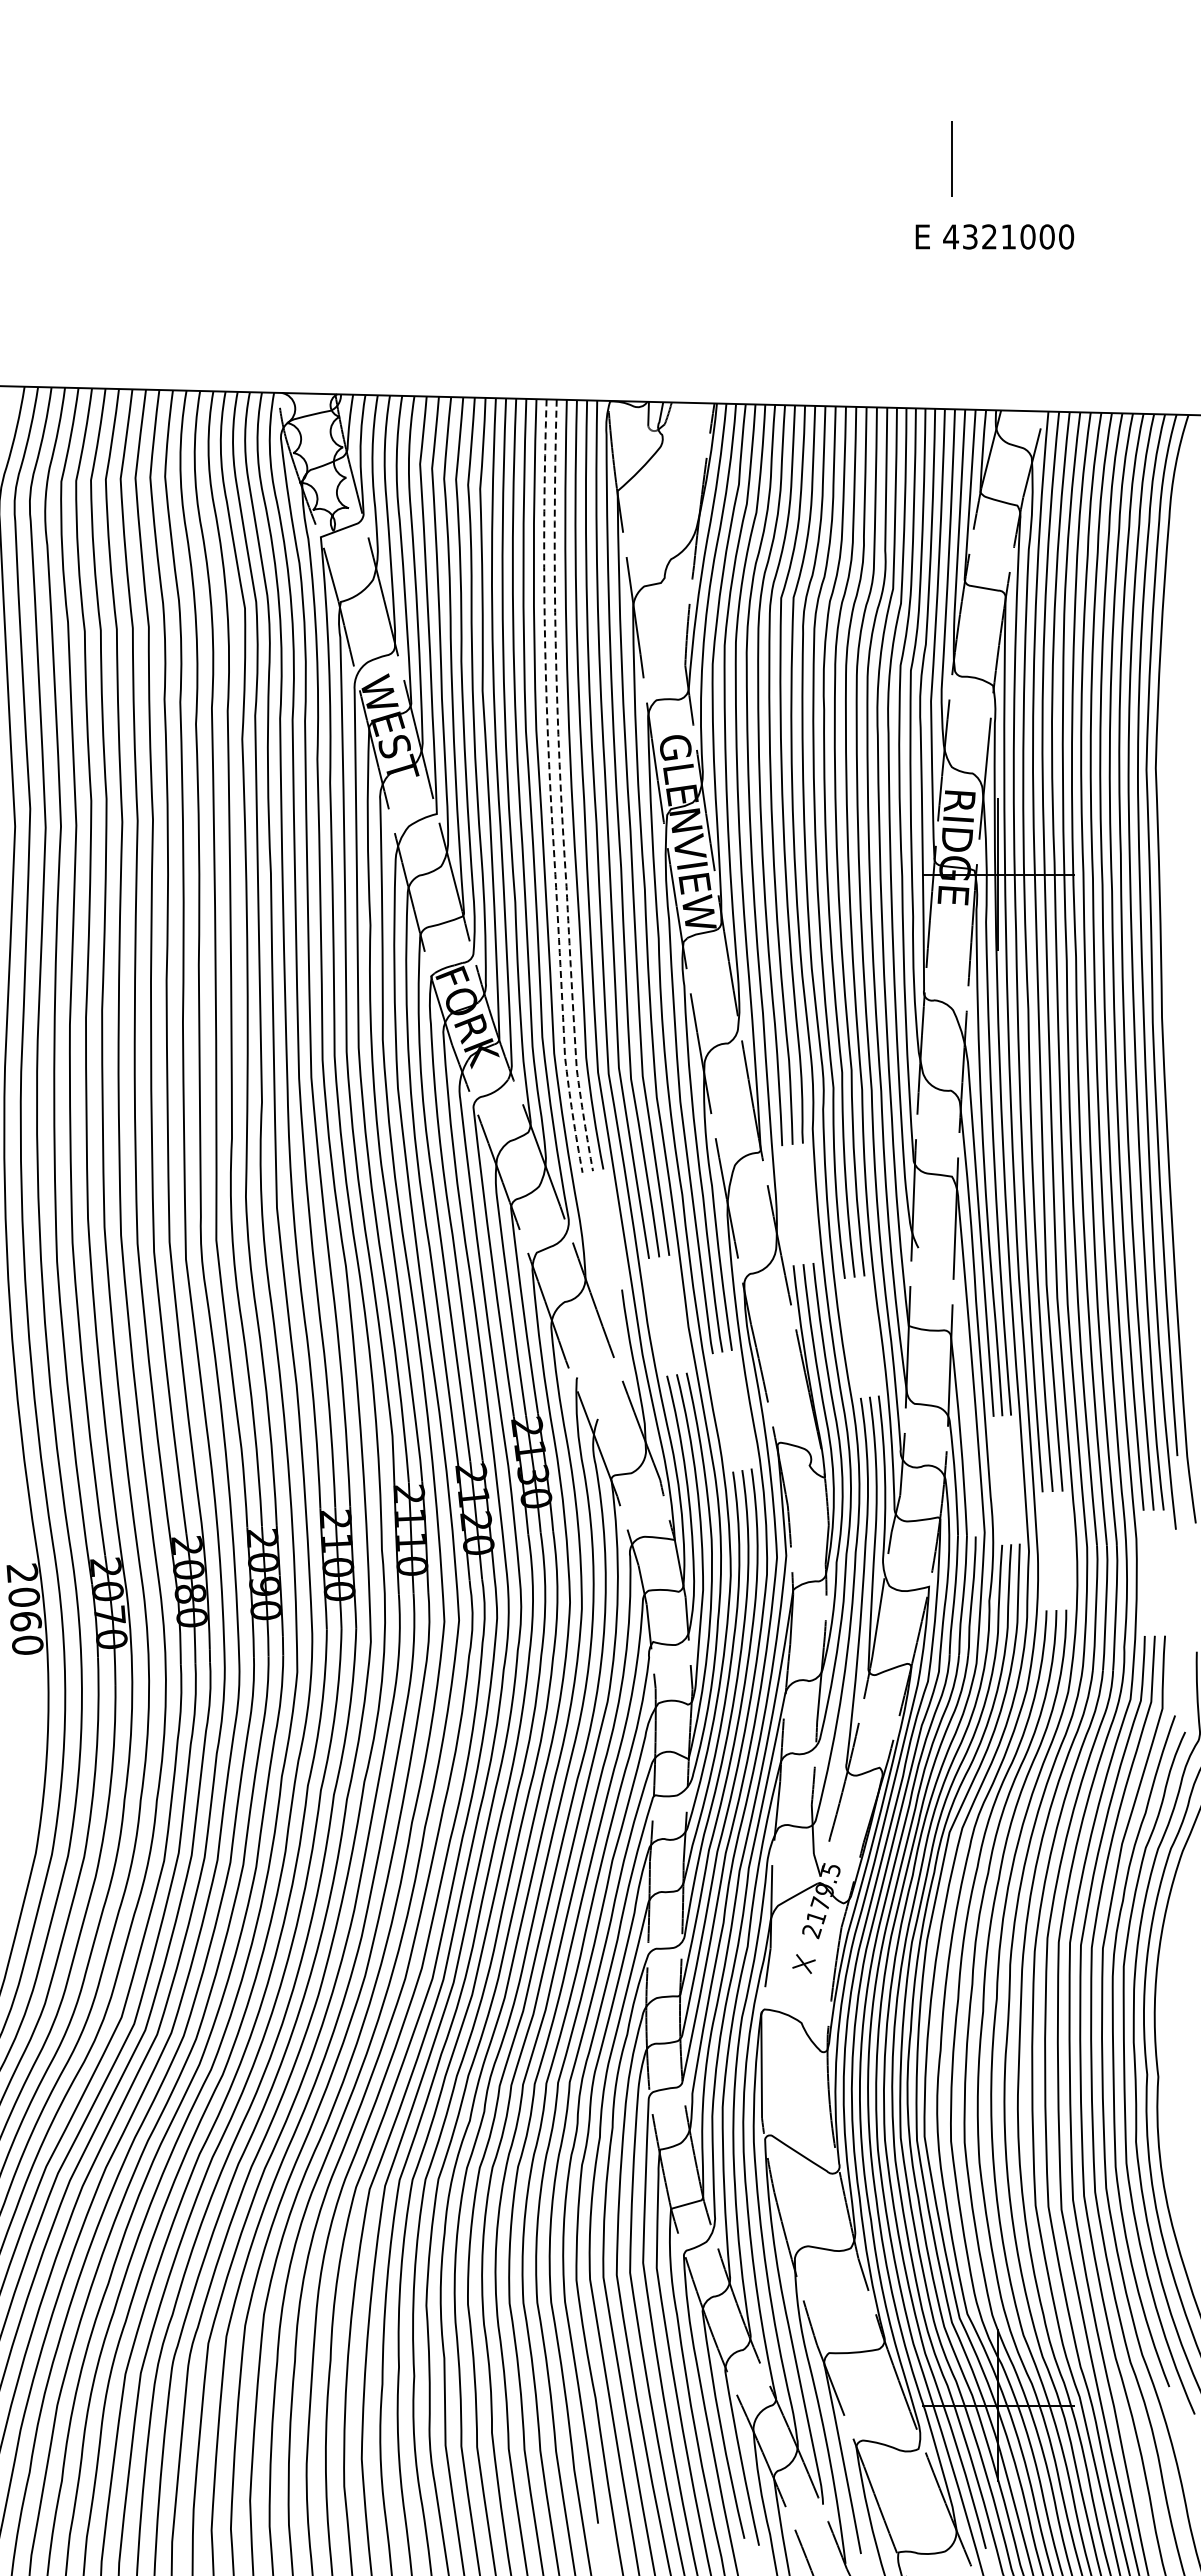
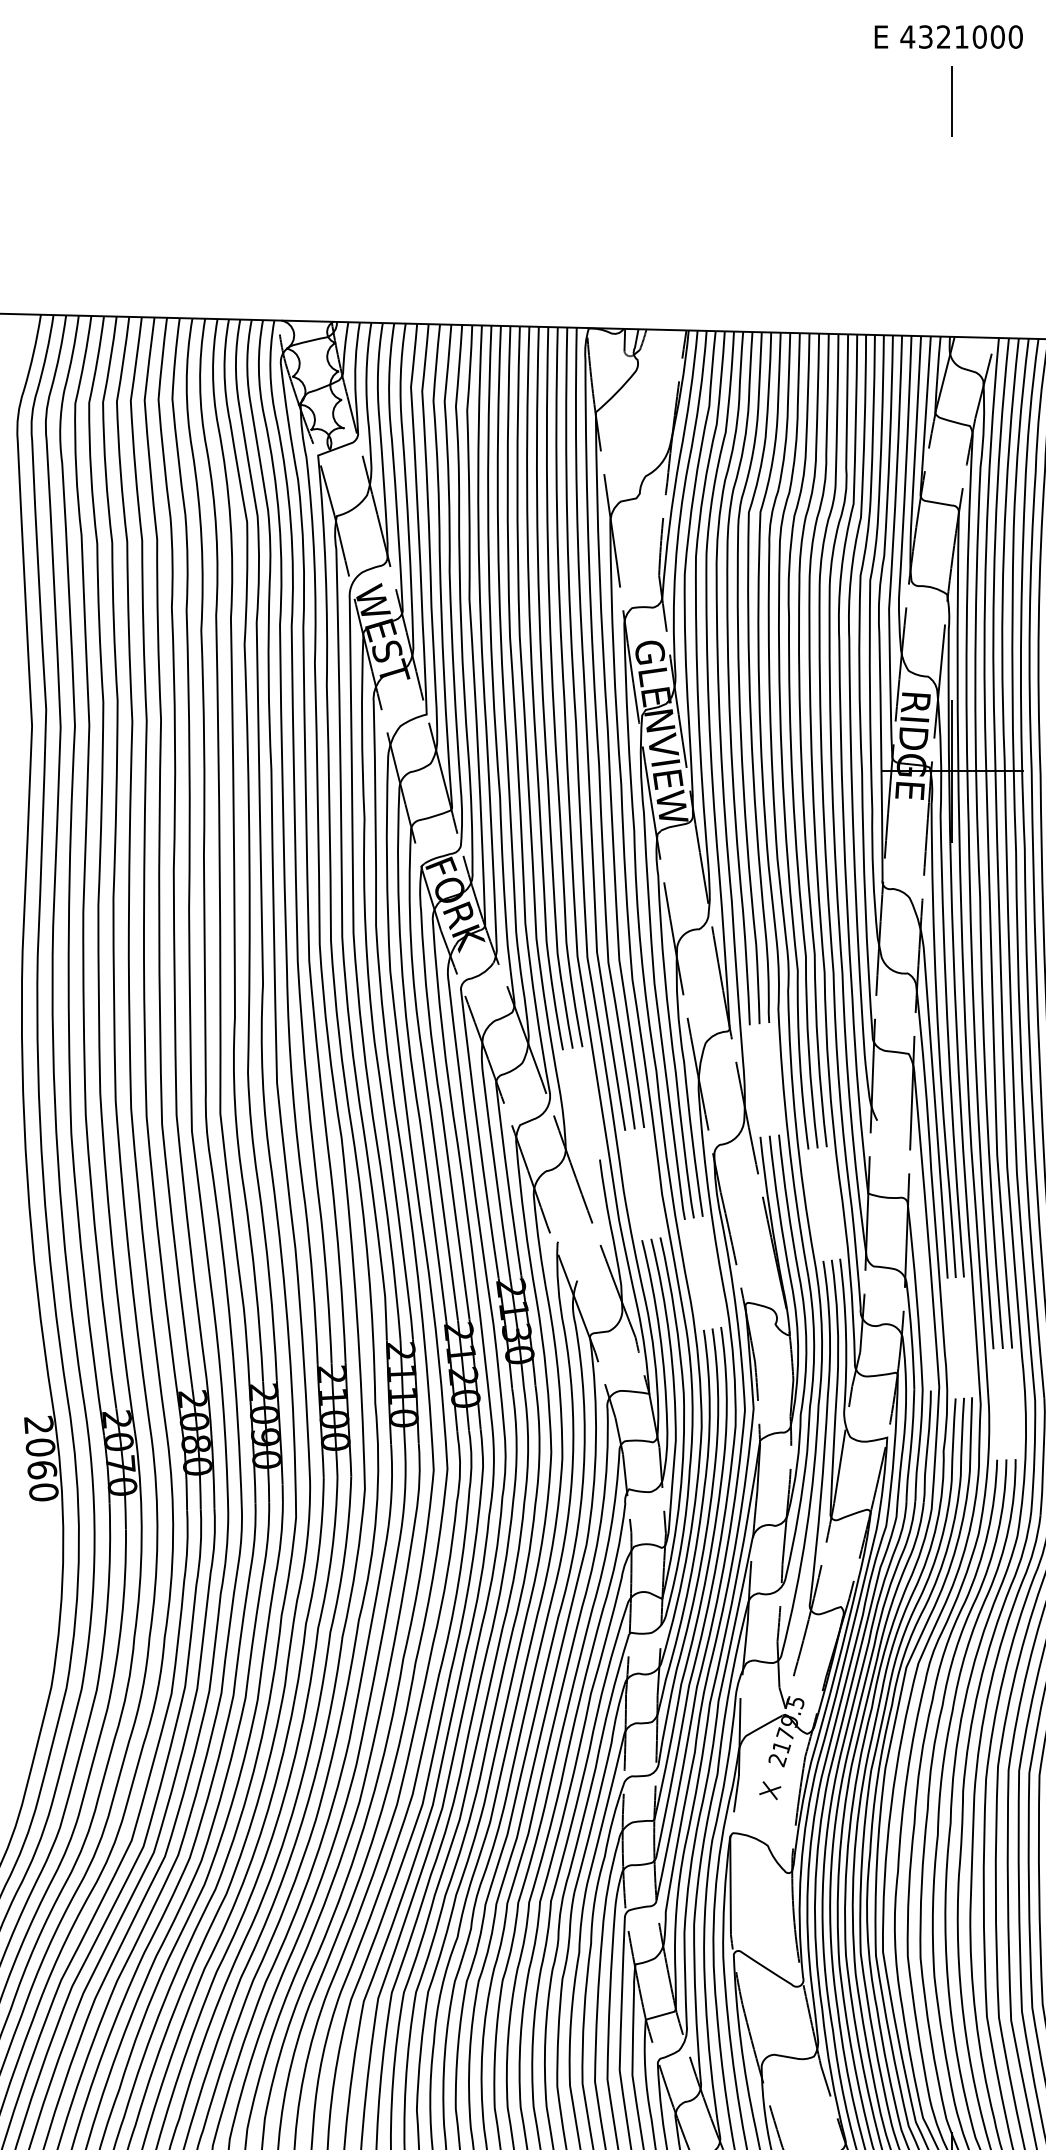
line: (951, 158) -> (951, 101), moved
text: (994, 236) -> (948, 36), moved
line: (560, 788) -> (542, 690), dashed -> solid
line: (550, 789) -> (533, 691), dashed -> solid

